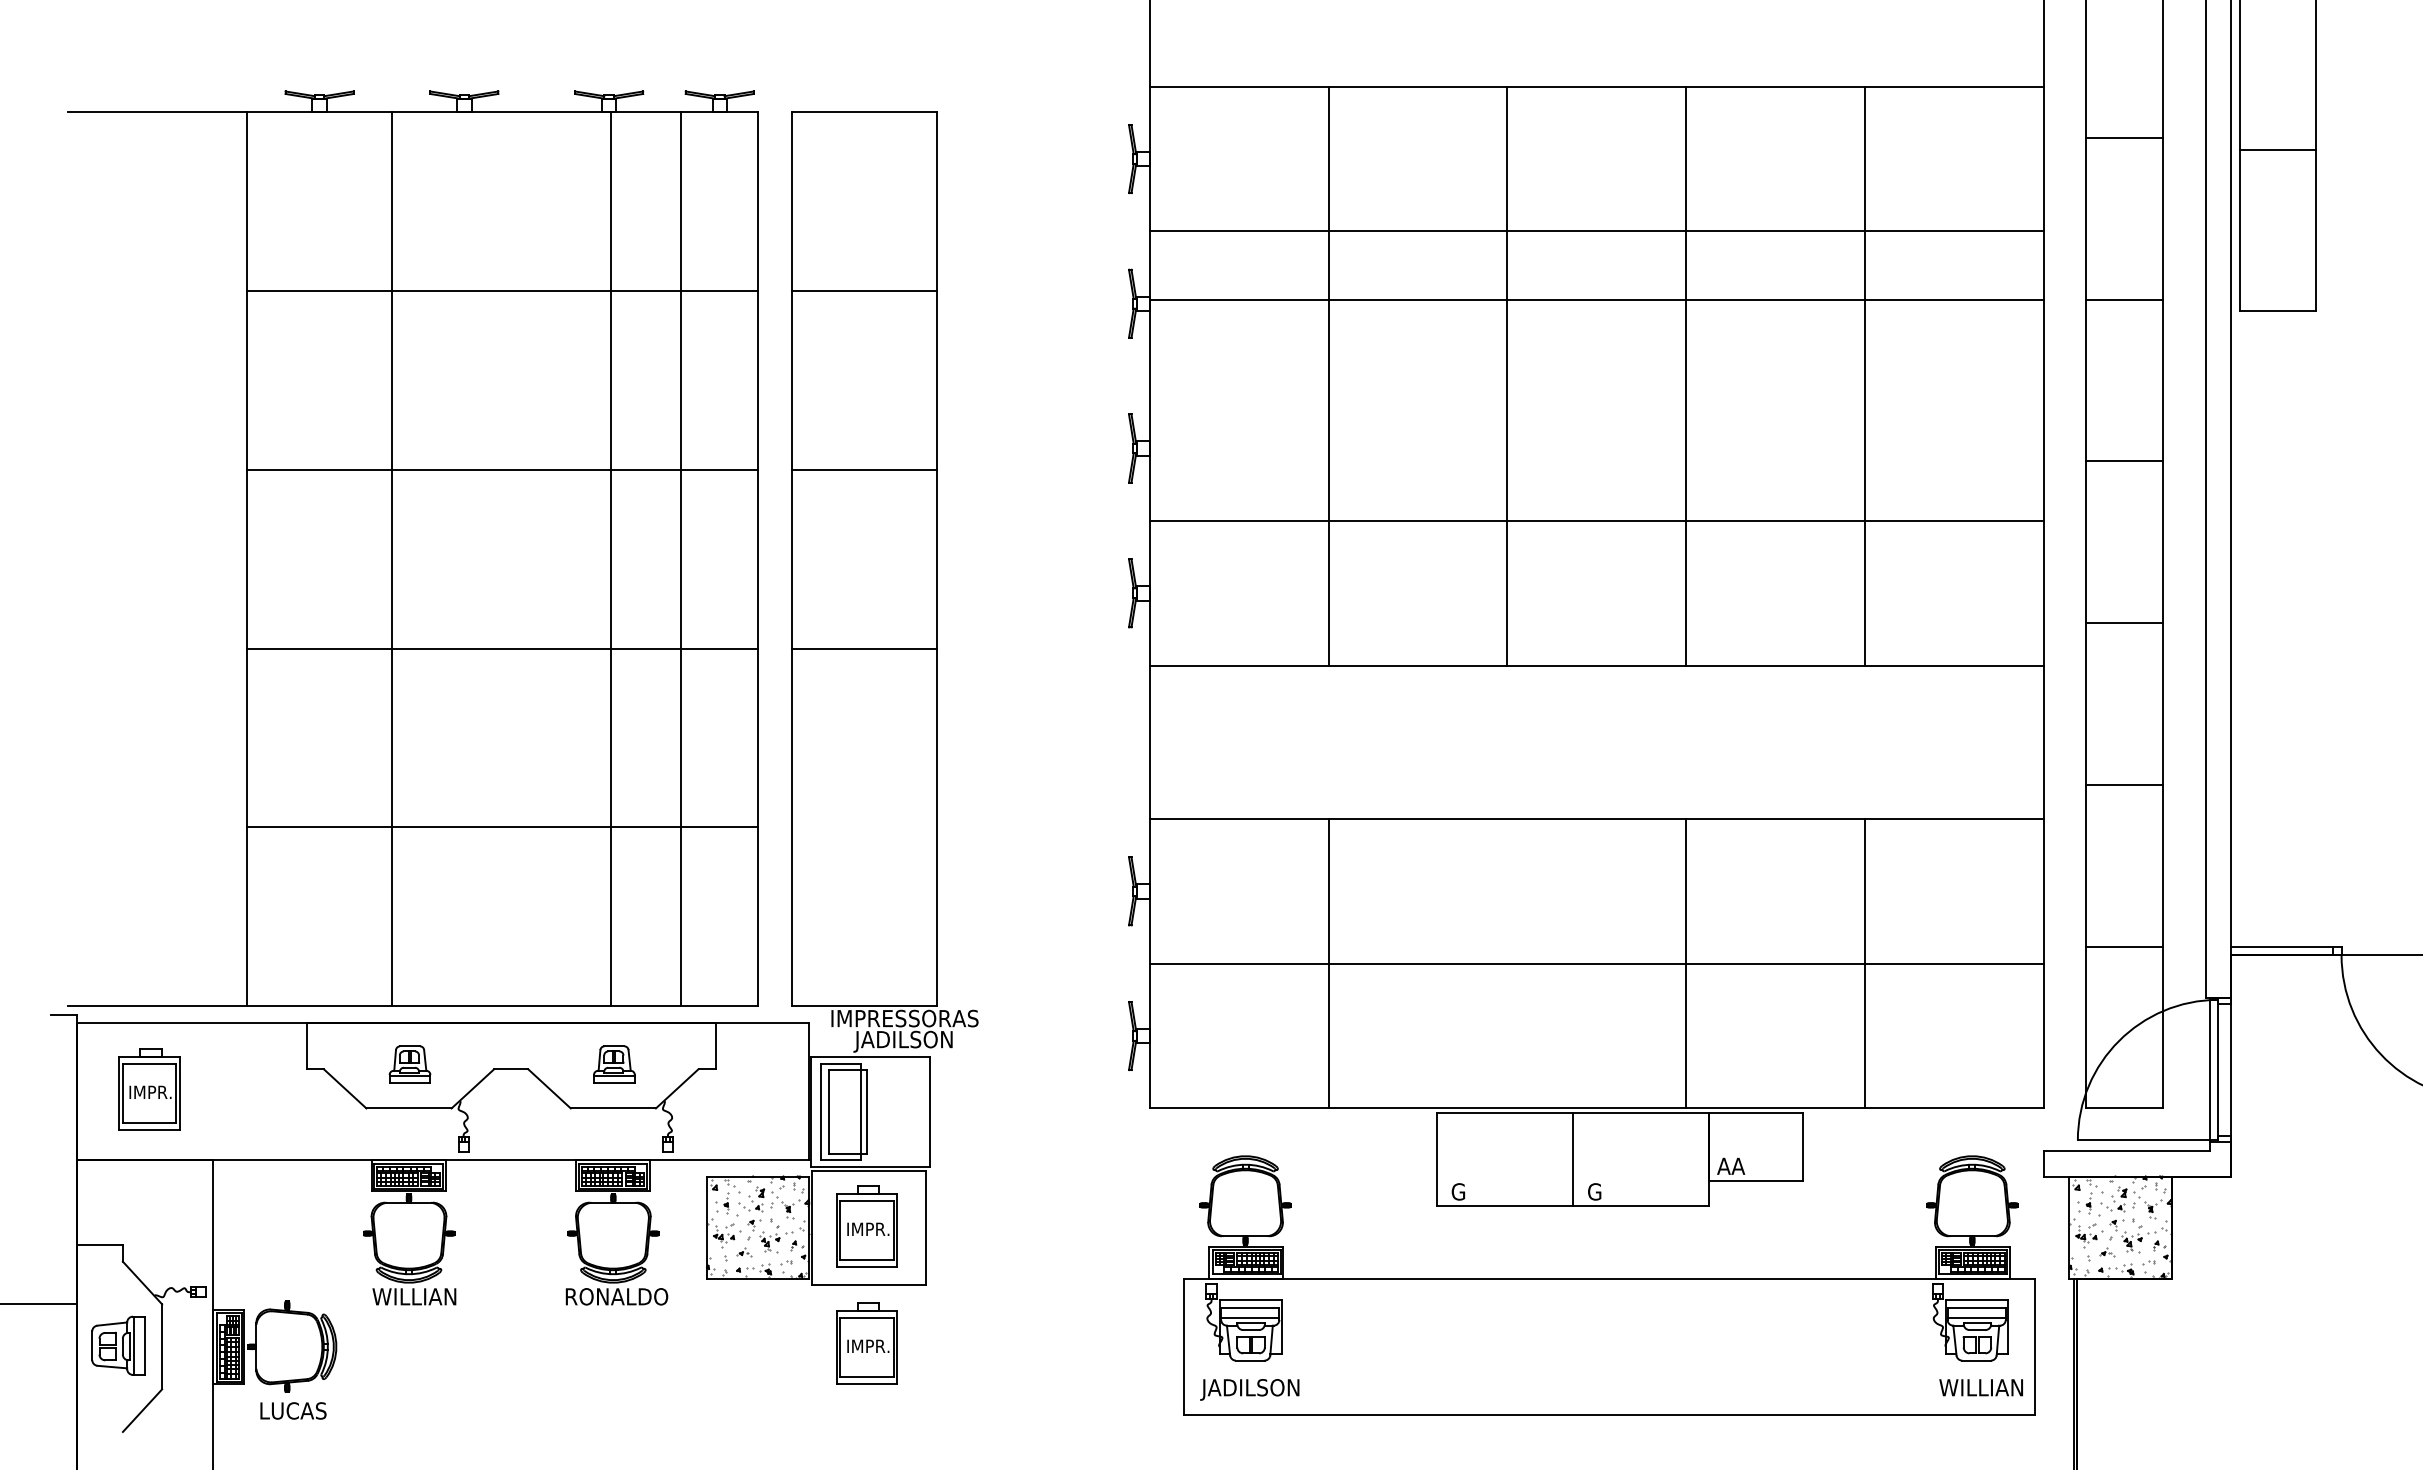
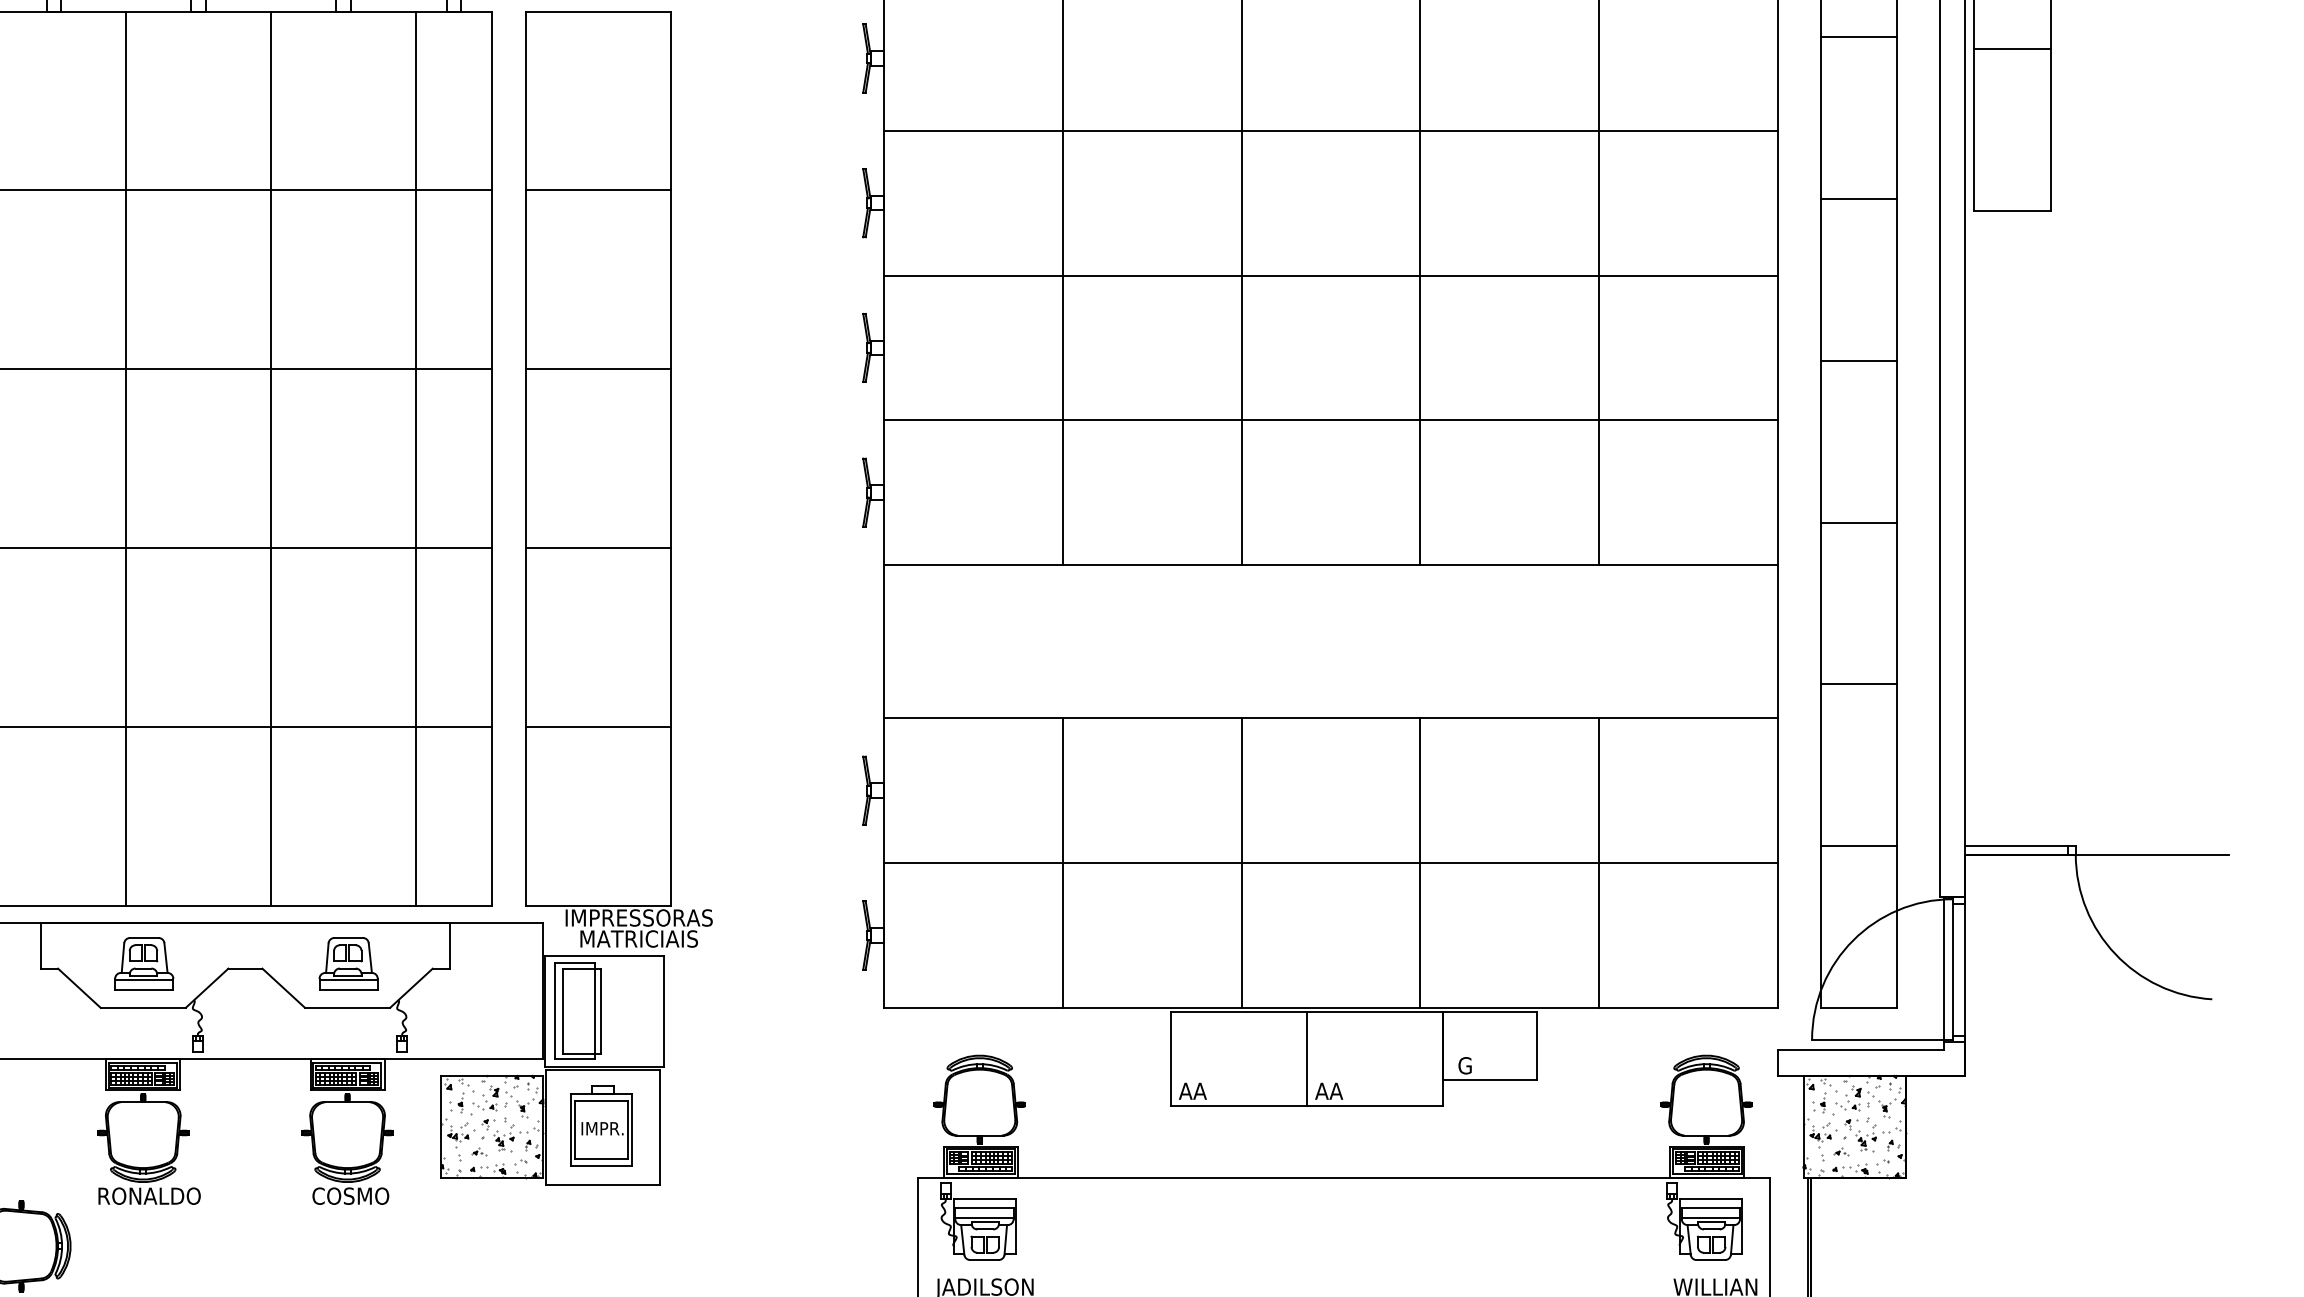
line: (1596, 300) -> (1330, 275), moved
line: (610, 559) -> (270, 458), moved
line: (864, 827) -> (598, 726), added
line: (1507, 963) -> (1241, 862), added
text: (904, 1041) -> (638, 940), JADILSON -> MATRICIAIS
part: (409, 1064) -> (143, 963), size x1.43
part: (614, 1064) -> (348, 963), size x1.43
text: (1731, 1166) -> (1465, 1065), AA -> G
text: (1458, 1191) -> (1192, 1090), G -> AA
text: (1594, 1191) -> (1328, 1090), G -> AA
text: (415, 1296) -> (149, 1195), WILLIAN -> RONALDO
text: (616, 1296) -> (350, 1195), RONALDO -> COSMO
part: (866, 1343) -> (600, 1242), removed

